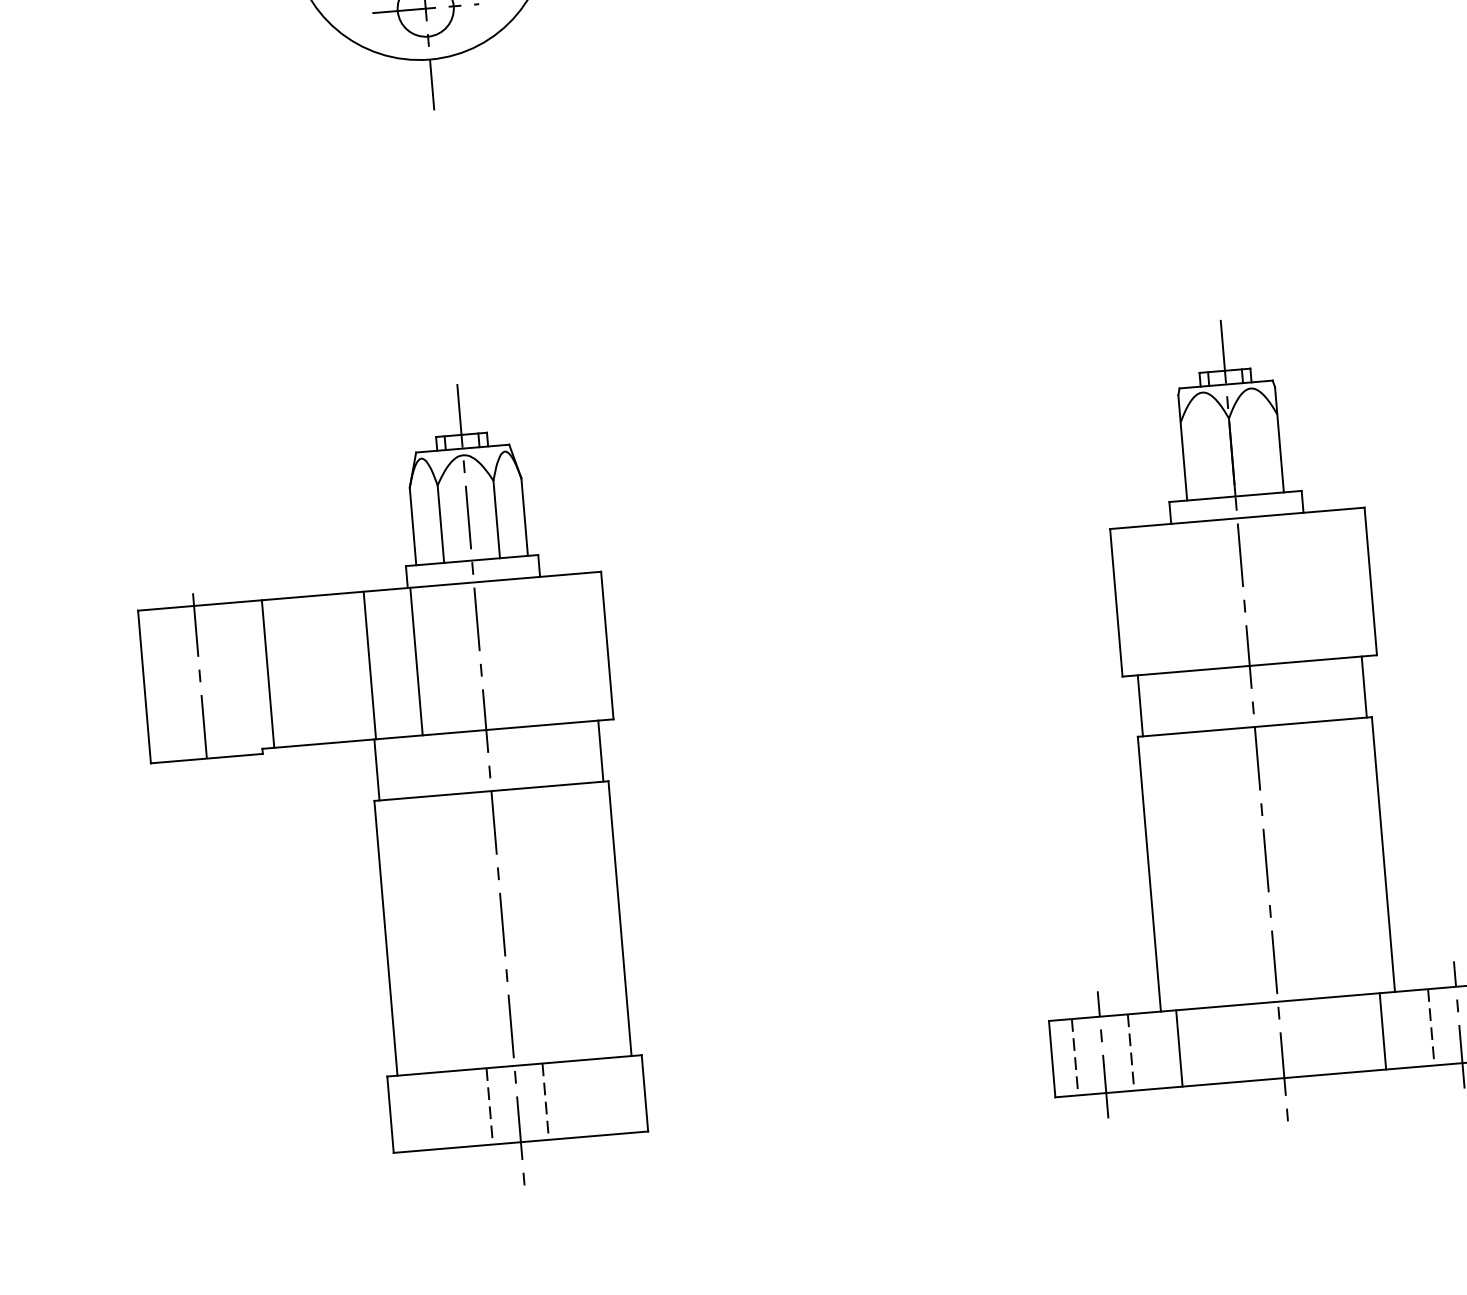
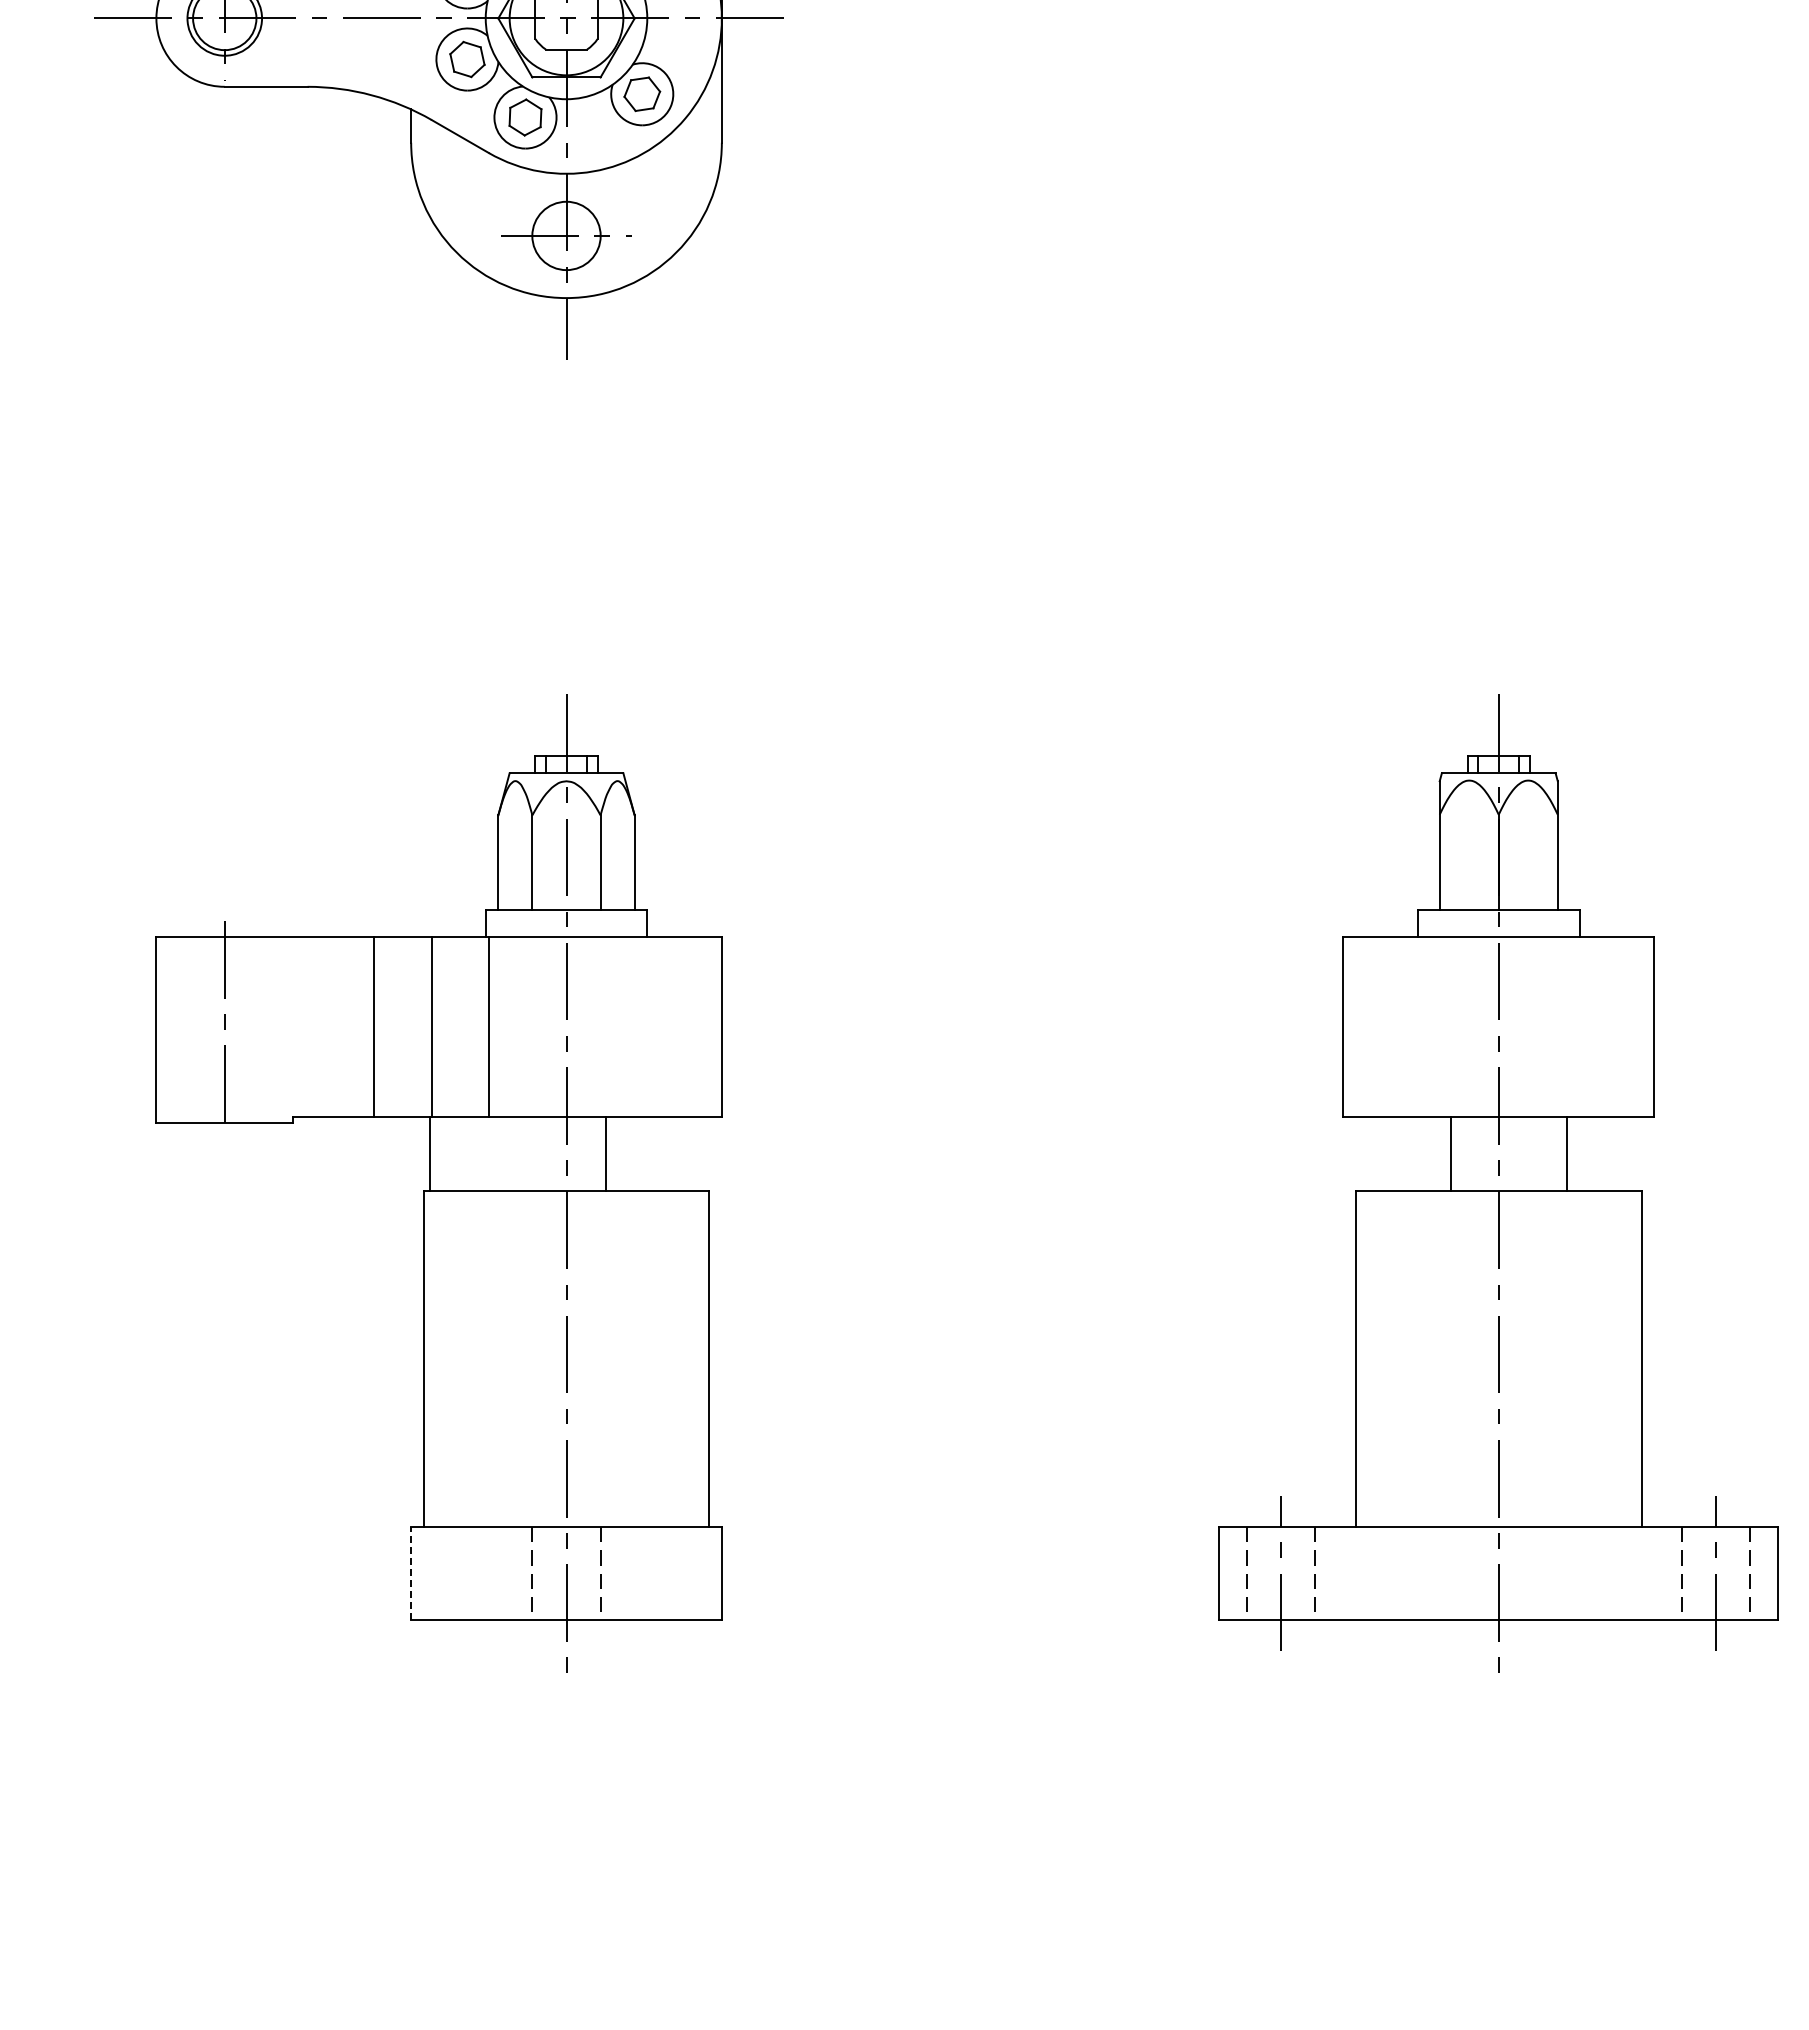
line: (268, 673) -> (373, 1026), moved
line: (1364, 686) -> (1567, 1153), moved
line: (1140, 705) -> (1451, 1153), moved
line: (601, 750) -> (606, 1153), moved
line: (1383, 1031) -> (1623, 1573), removed
line: (1179, 1048) -> (1374, 1573), removed
line: (390, 1114) -> (411, 1573), solid -> dashed

